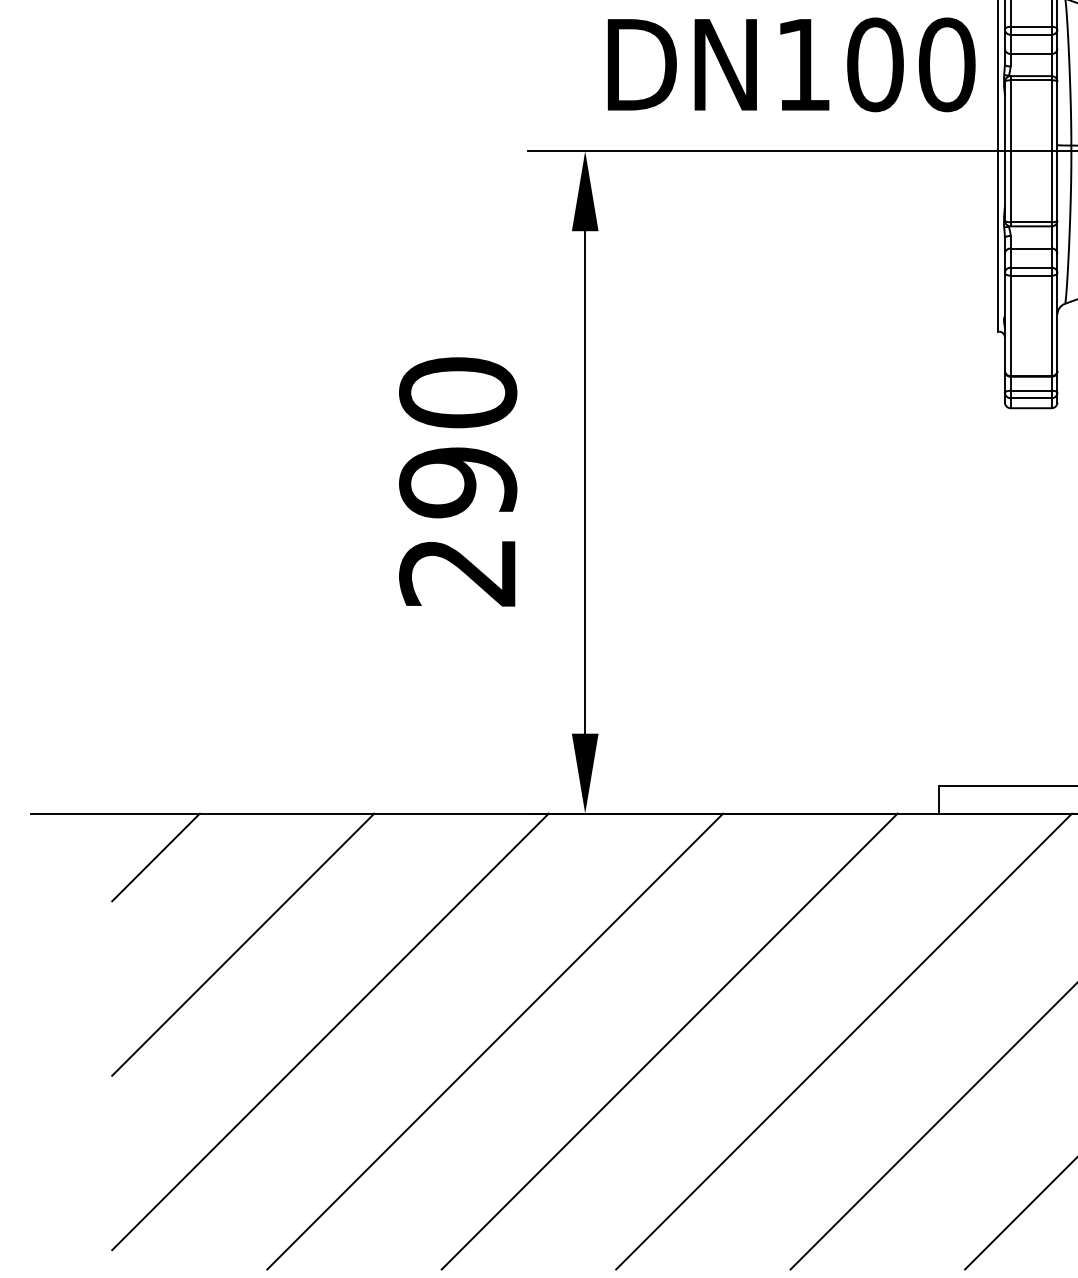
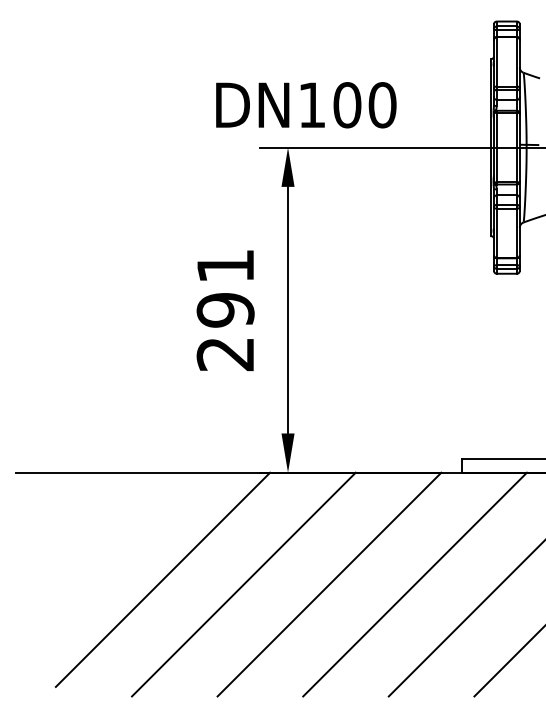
text: (791, 65) -> (306, 105), moved
text: (457, 391) -> (225, 265), 290 -> 291
line: (154, 855) -> (76, 493), removed
line: (241, 943) -> (119, 536), removed

